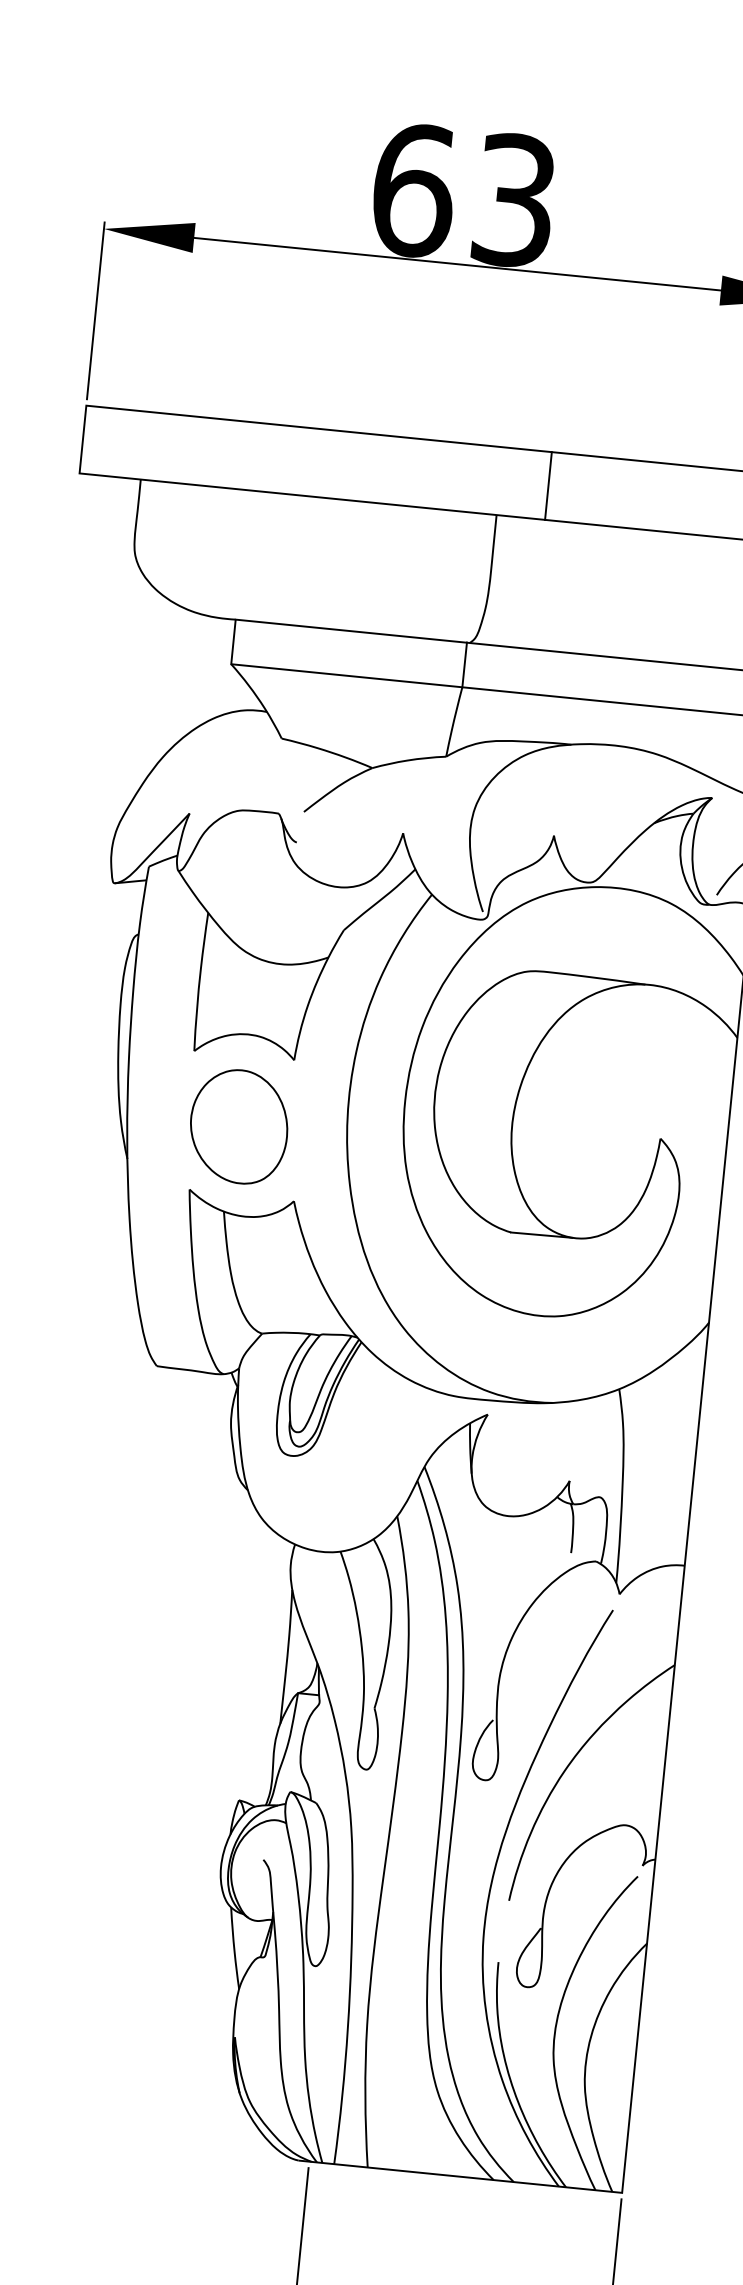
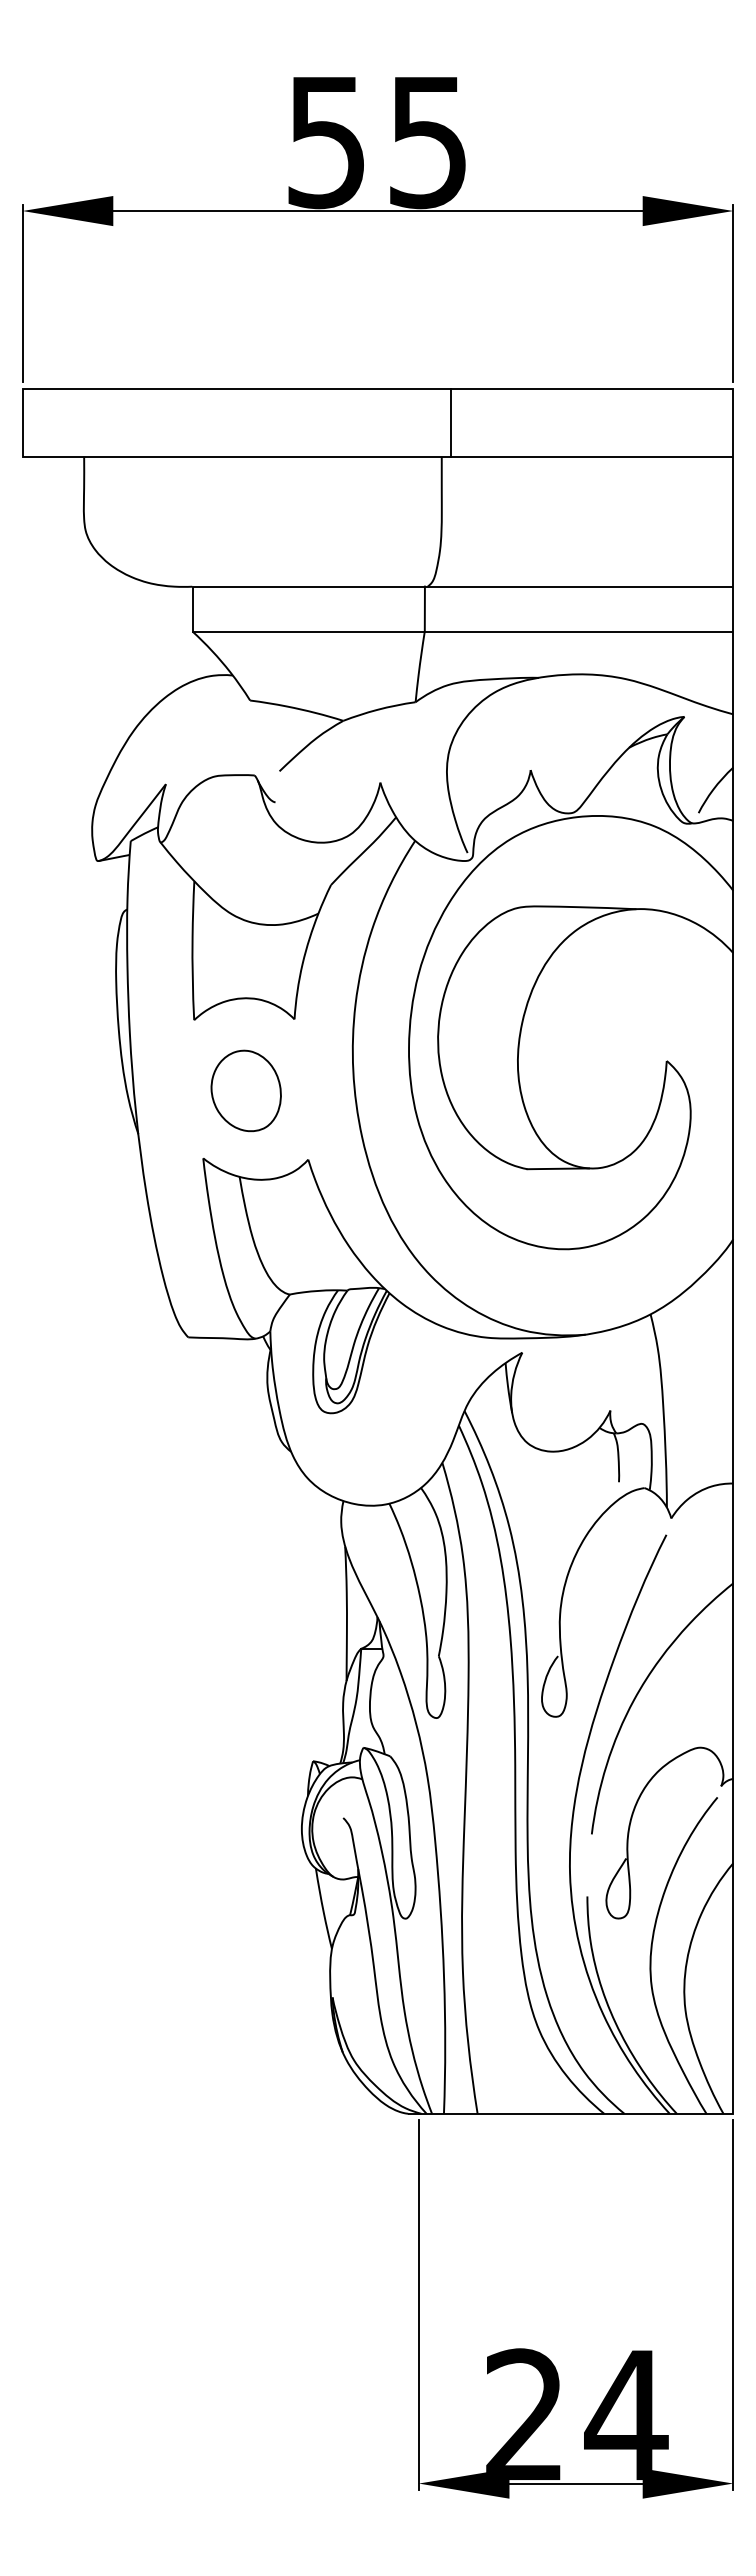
text: (462, 195) -> (376, 142), 63 -> 55
line: (548, 485) -> (451, 422), moved
part: (238, 1126) -> (245, 1090), size x0.71

